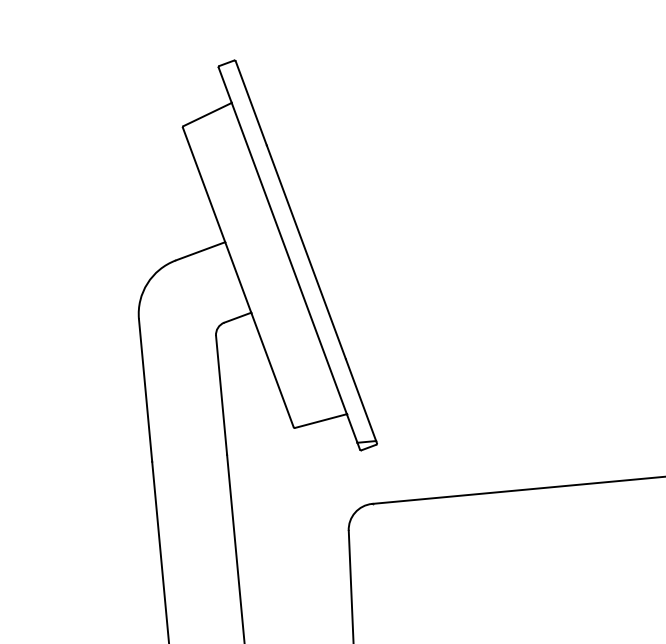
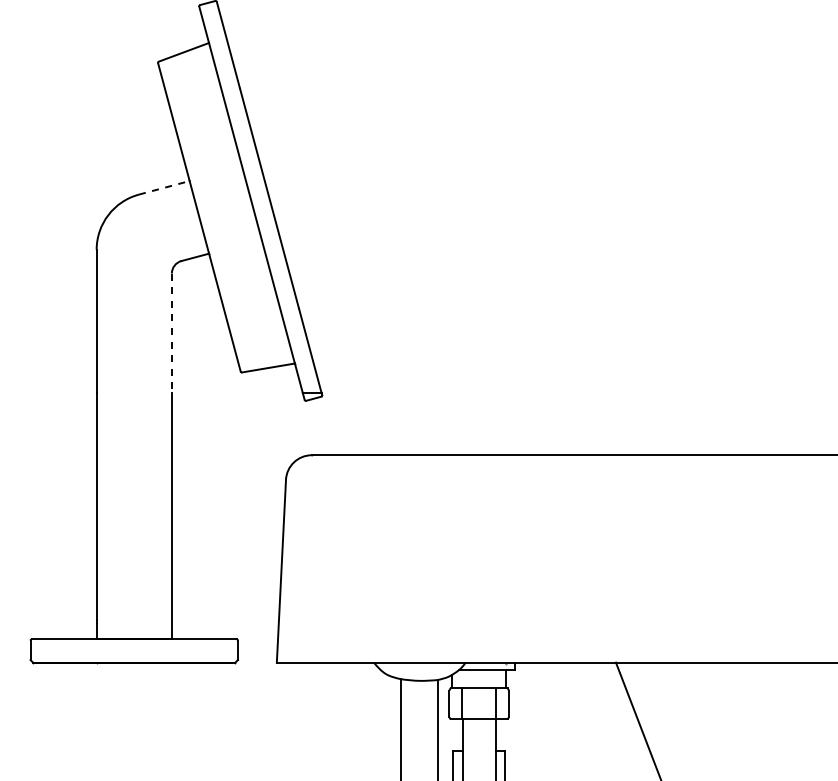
line: (200, 250) -> (164, 187), solid -> dashed
line: (221, 395) -> (171, 333), solid -> dashed

